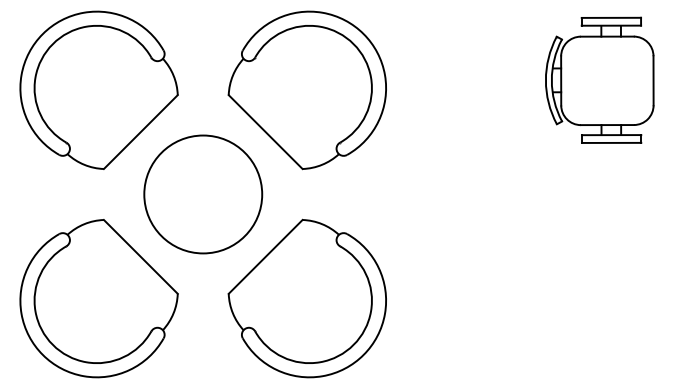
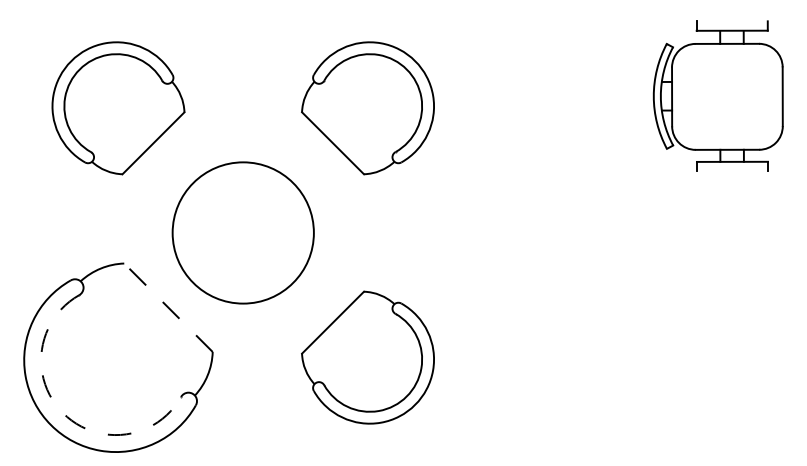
line: (610, 17) -> (731, 21), removed
part: (99, 90) -> (118, 108), size x0.7
part: (306, 90) -> (367, 108), size x0.7
line: (611, 143) -> (732, 171), removed
line: (140, 256) -> (168, 307), solid -> dashed
part: (306, 298) -> (367, 357), size x0.7
arc: (53, 345) -> (63, 413), solid -> dashed

